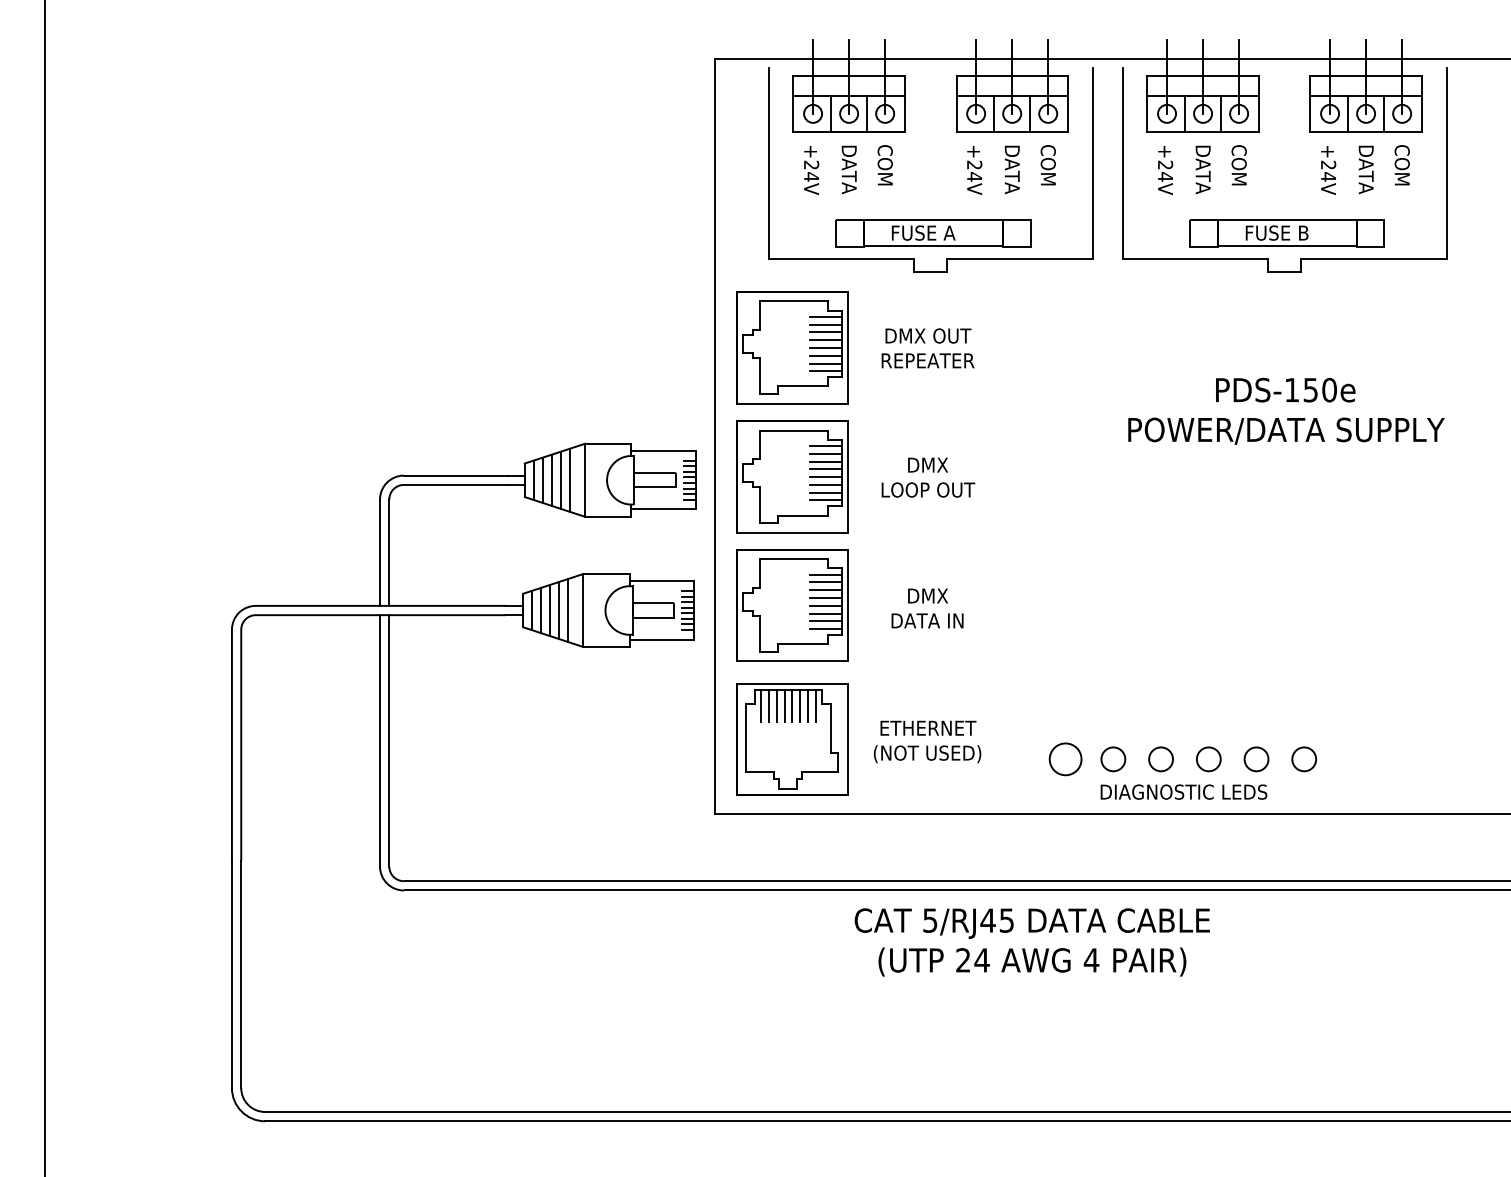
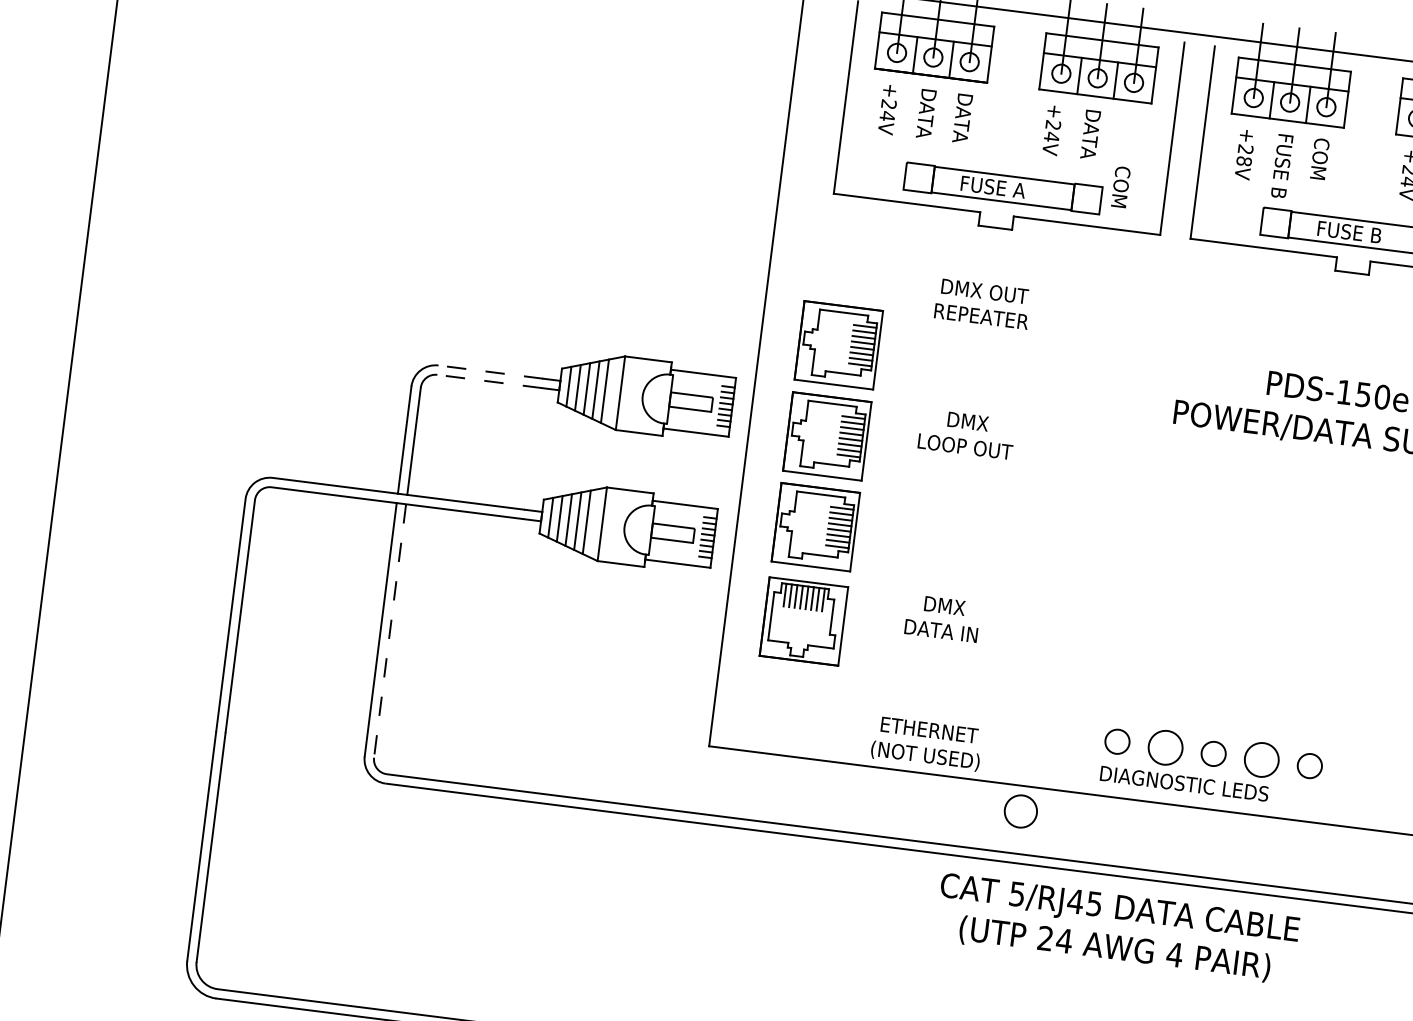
text: (1047, 165) -> (1120, 187), moved
text: (884, 169) -> (961, 118), COM -> DATA
text: (1165, 176) -> (1244, 160), +24V -> +28V
text: (1202, 177) -> (1281, 166), DATA -> FUSE B
line: (455, 475) -> (490, 371), solid -> dashed
line: (455, 484) -> (489, 380), solid -> dashed
part: (792, 543) -> (821, 483), size x0.7
text: (927, 608) -> (942, 618), moved
line: (389, 740) -> (390, 630), solid -> dashed
text: (927, 741) -> (926, 743), moved
circle: (1065, 759) -> (1020, 811), moved
circle: (1160, 759) -> (1164, 747), size x1.4
circle: (1256, 759) -> (1261, 760), size x1.4
text: (1031, 942) -> (1116, 929), moved

